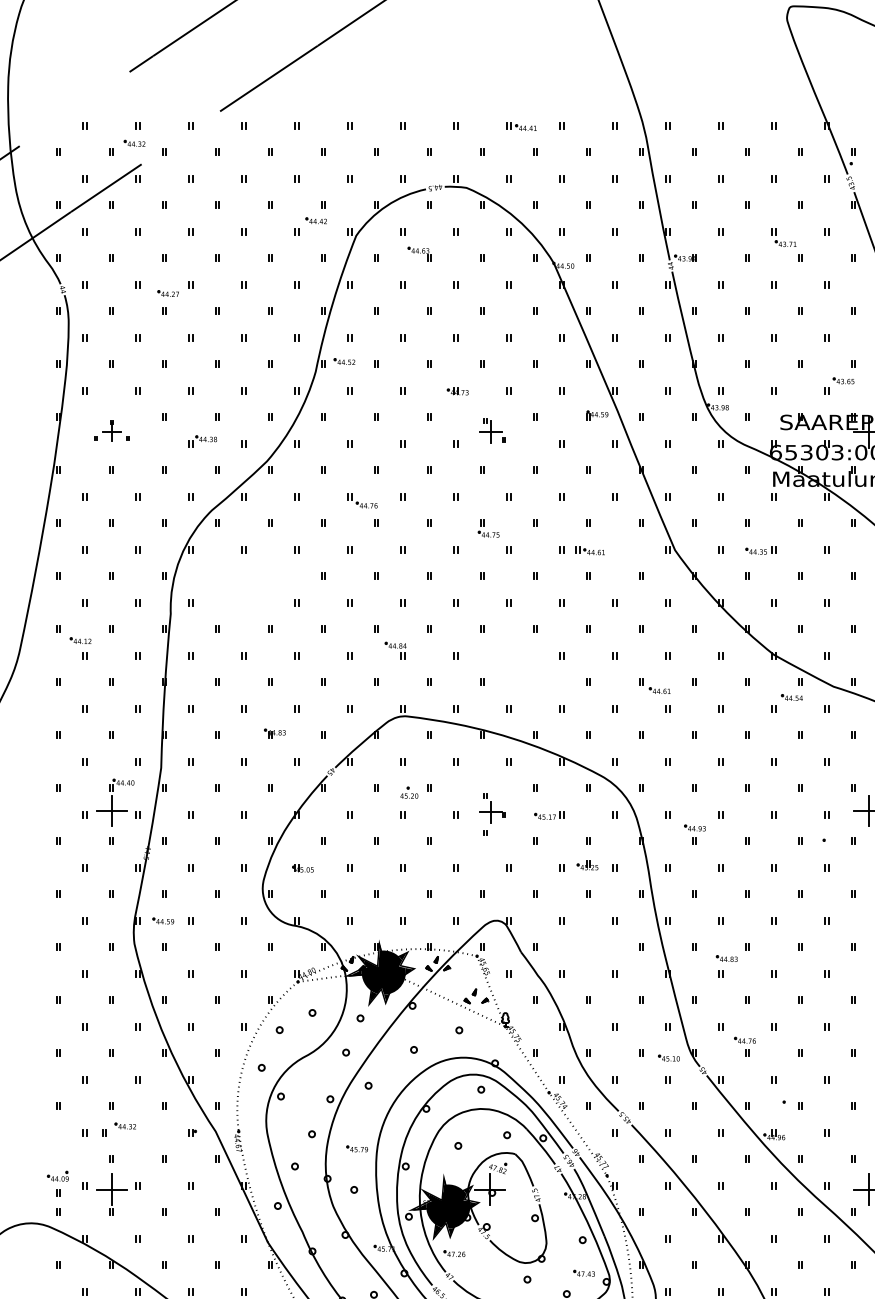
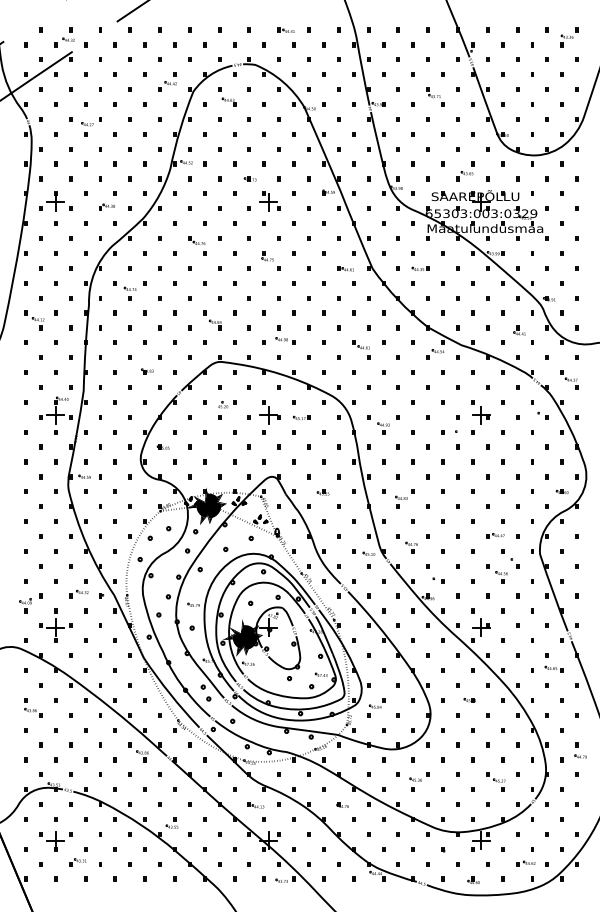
part: (111, 430) -> (55, 201), size x1.67
part: (491, 430) -> (269, 201), size x1.43
part: (589, 550) -> (345, 268), moved
part: (242, 589) -> (129, 290), added
part: (520, 667) -> (285, 334), added
part: (491, 815) -> (269, 417), size x1.43
part: (586, 864) -> (322, 492), moved
part: (118, 1128) -> (78, 593), moved
part: (57, 1183) -> (25, 605), moved

